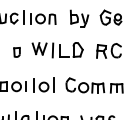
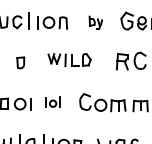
part: (79, 18) -> (95, 22), size x0.6
part: (57, 49) -> (69, 59), size x0.7
part: (43, 85) -> (52, 102), size x0.6

